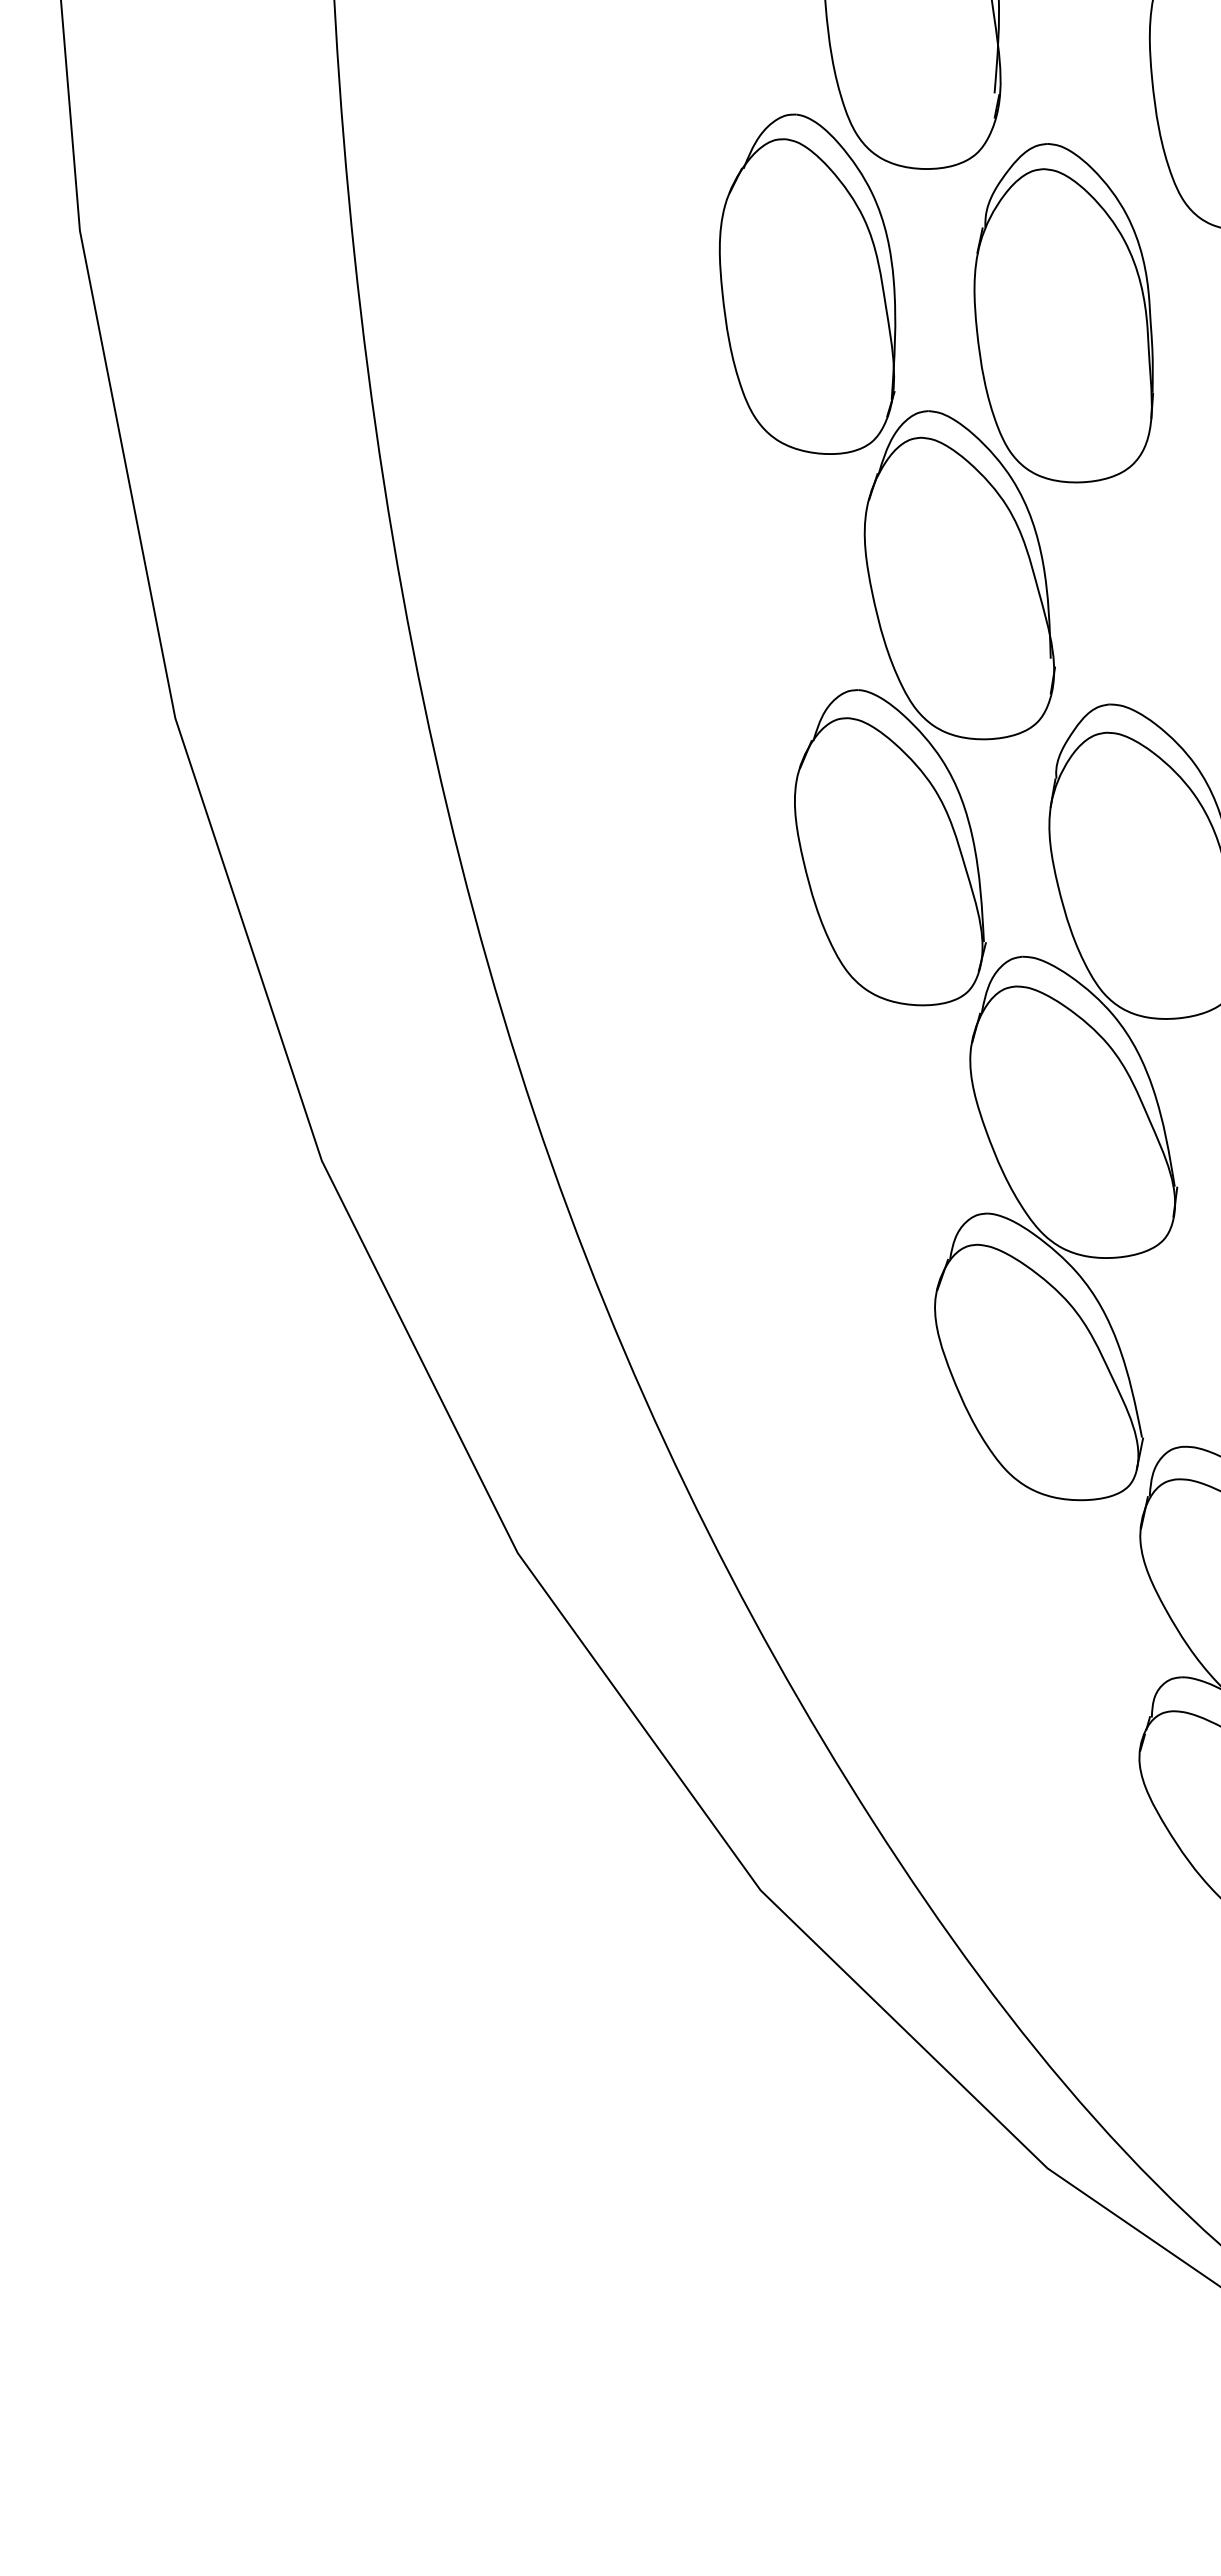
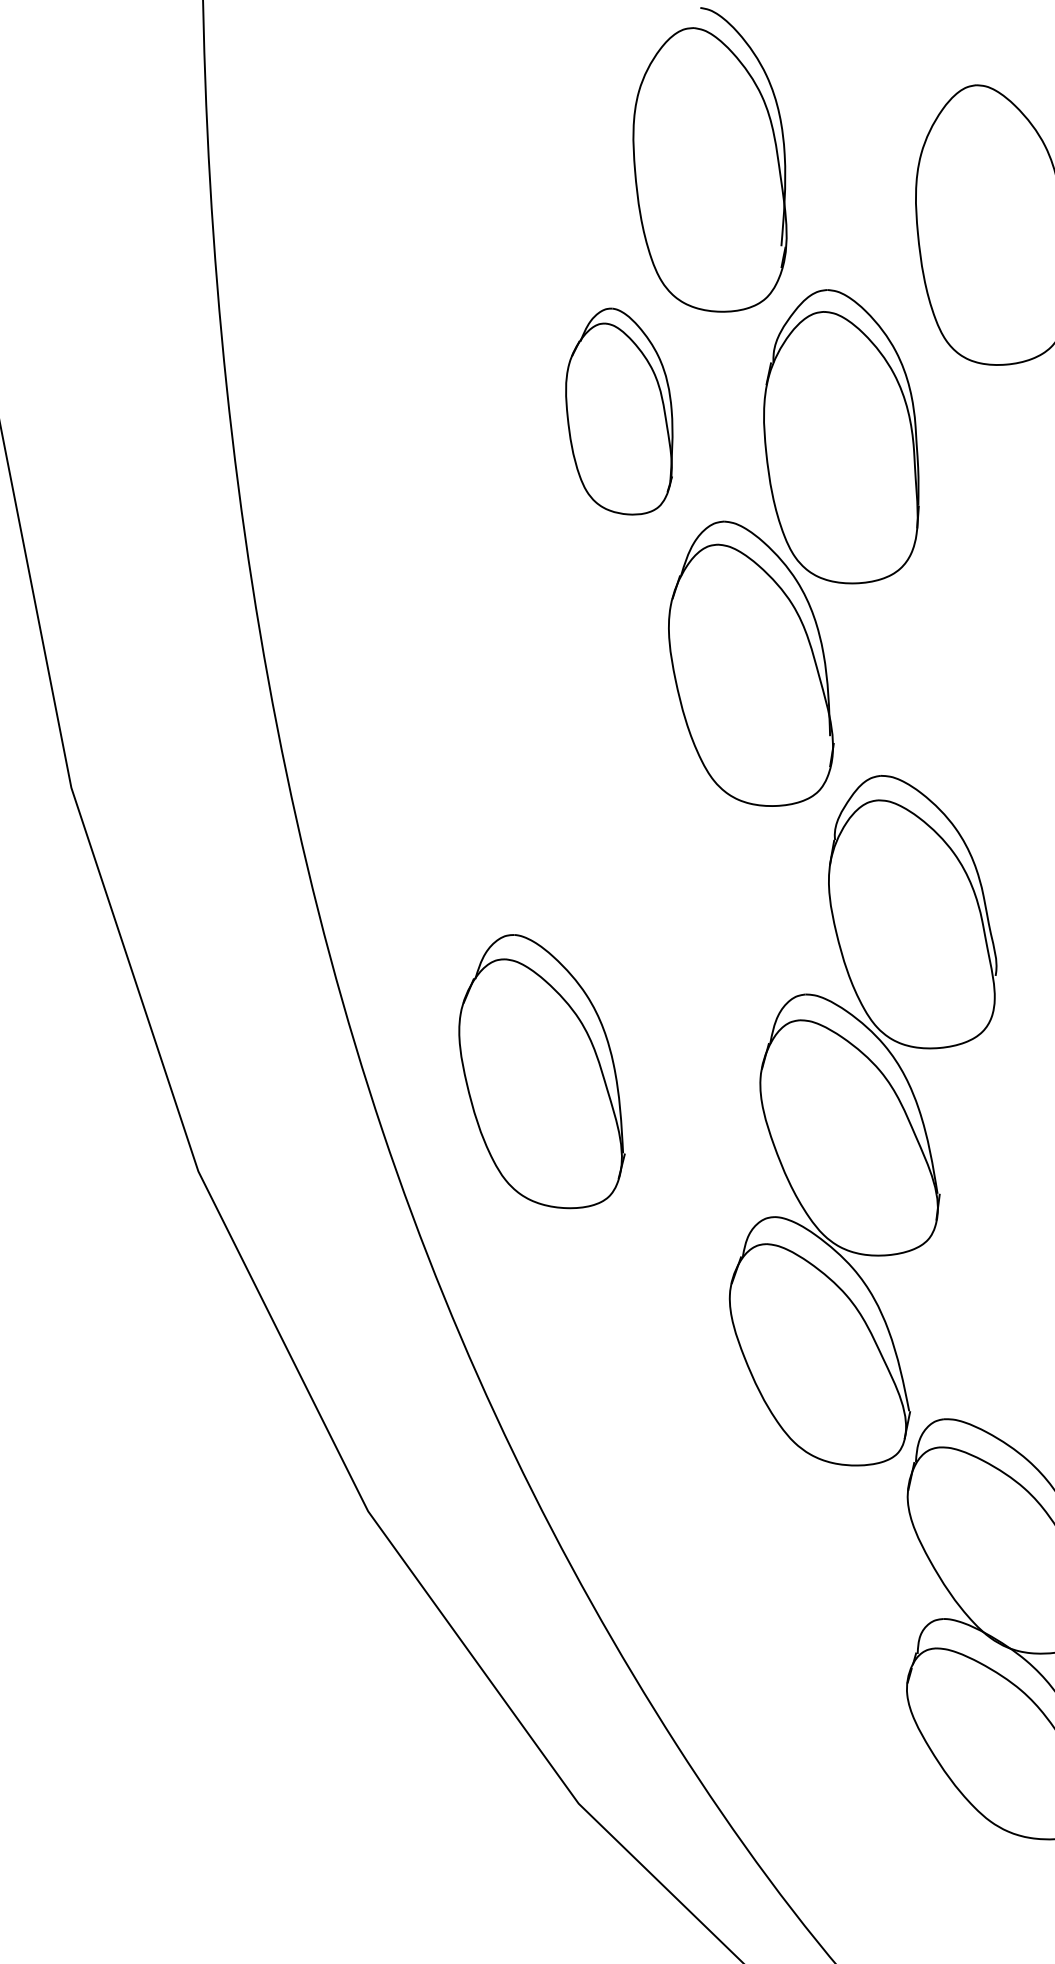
part: (807, 283) -> (619, 410), size x0.7
part: (890, 847) -> (542, 1071), moved

